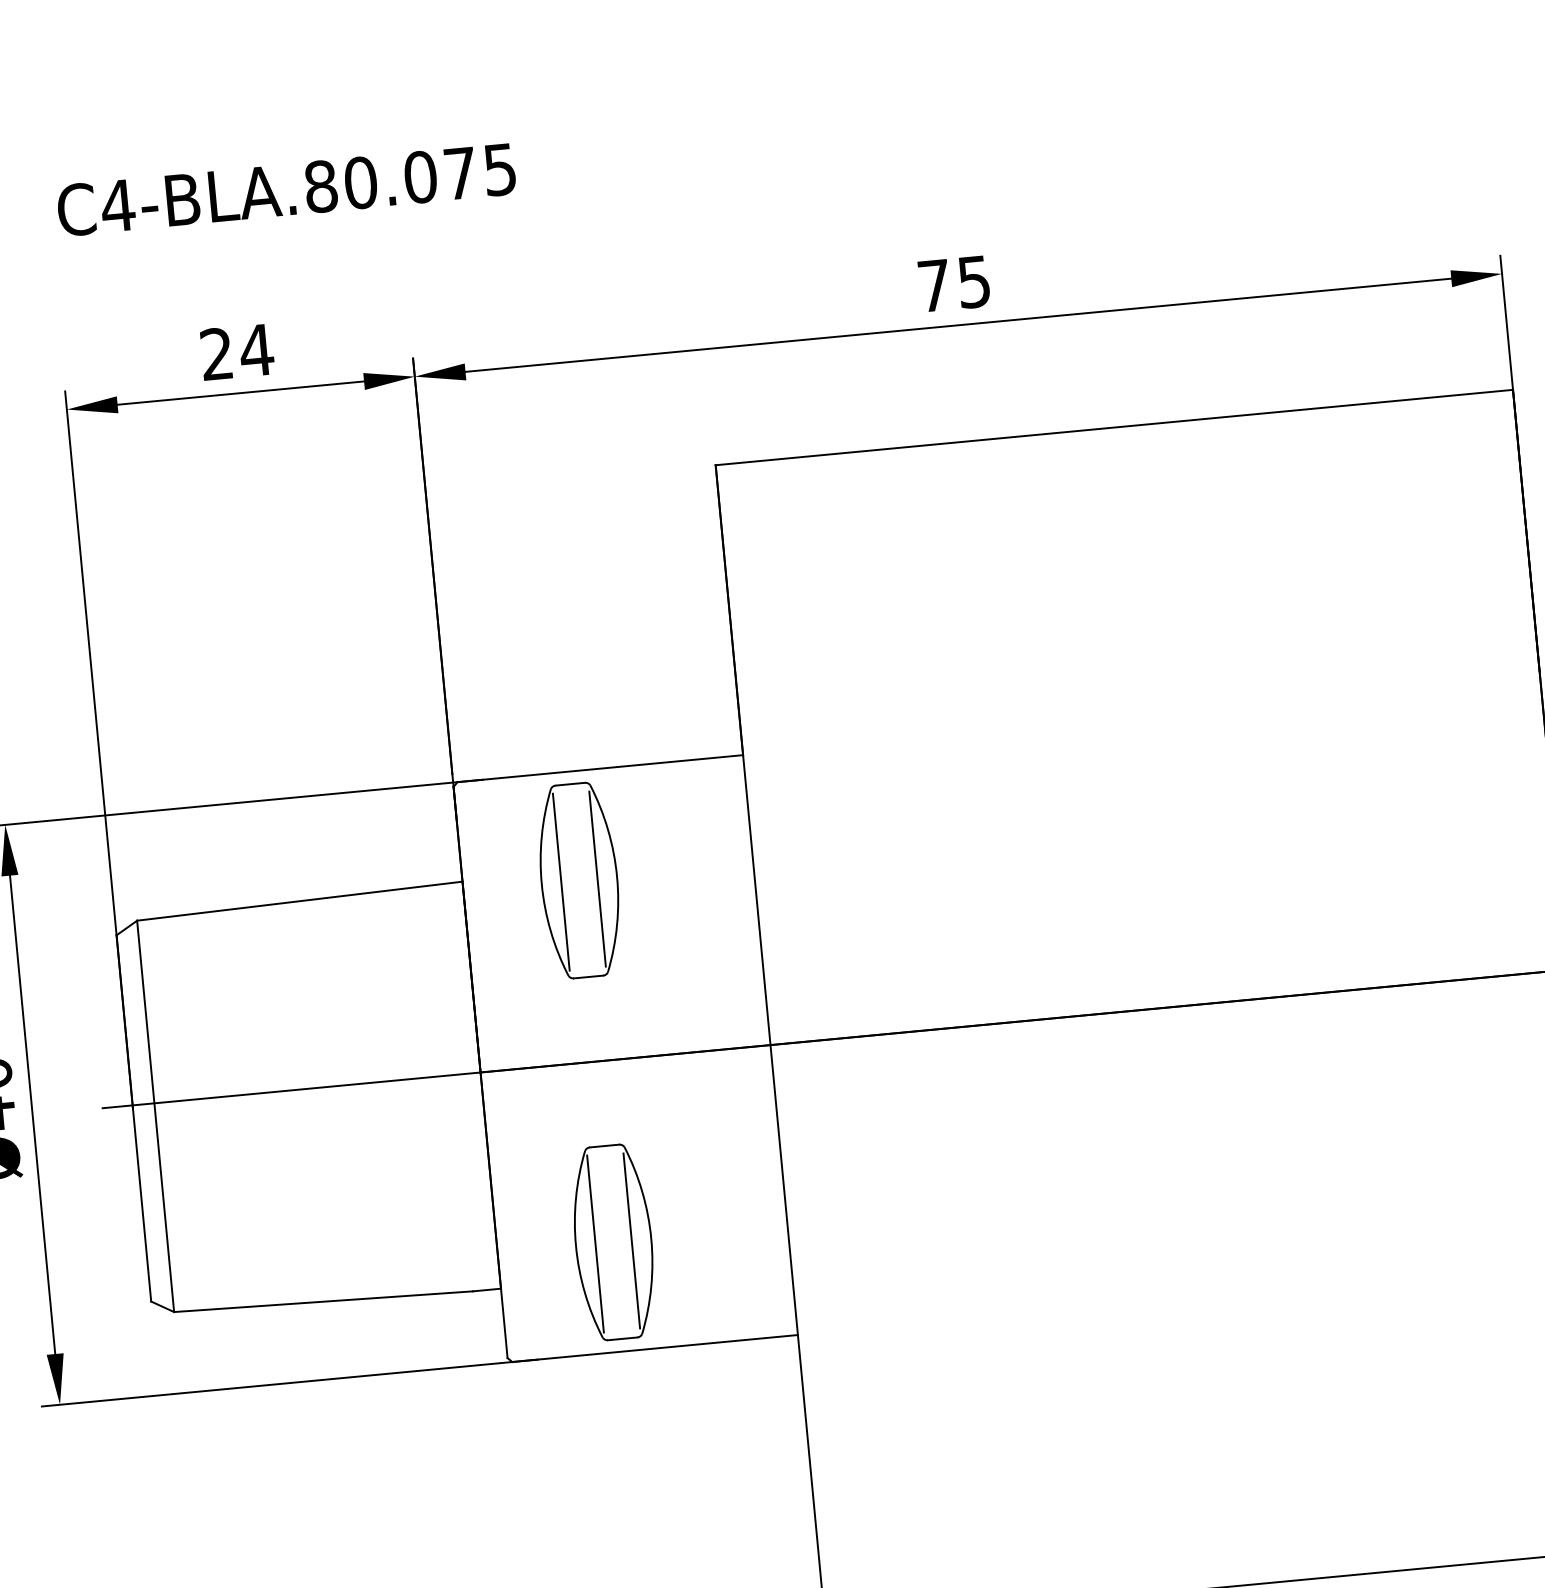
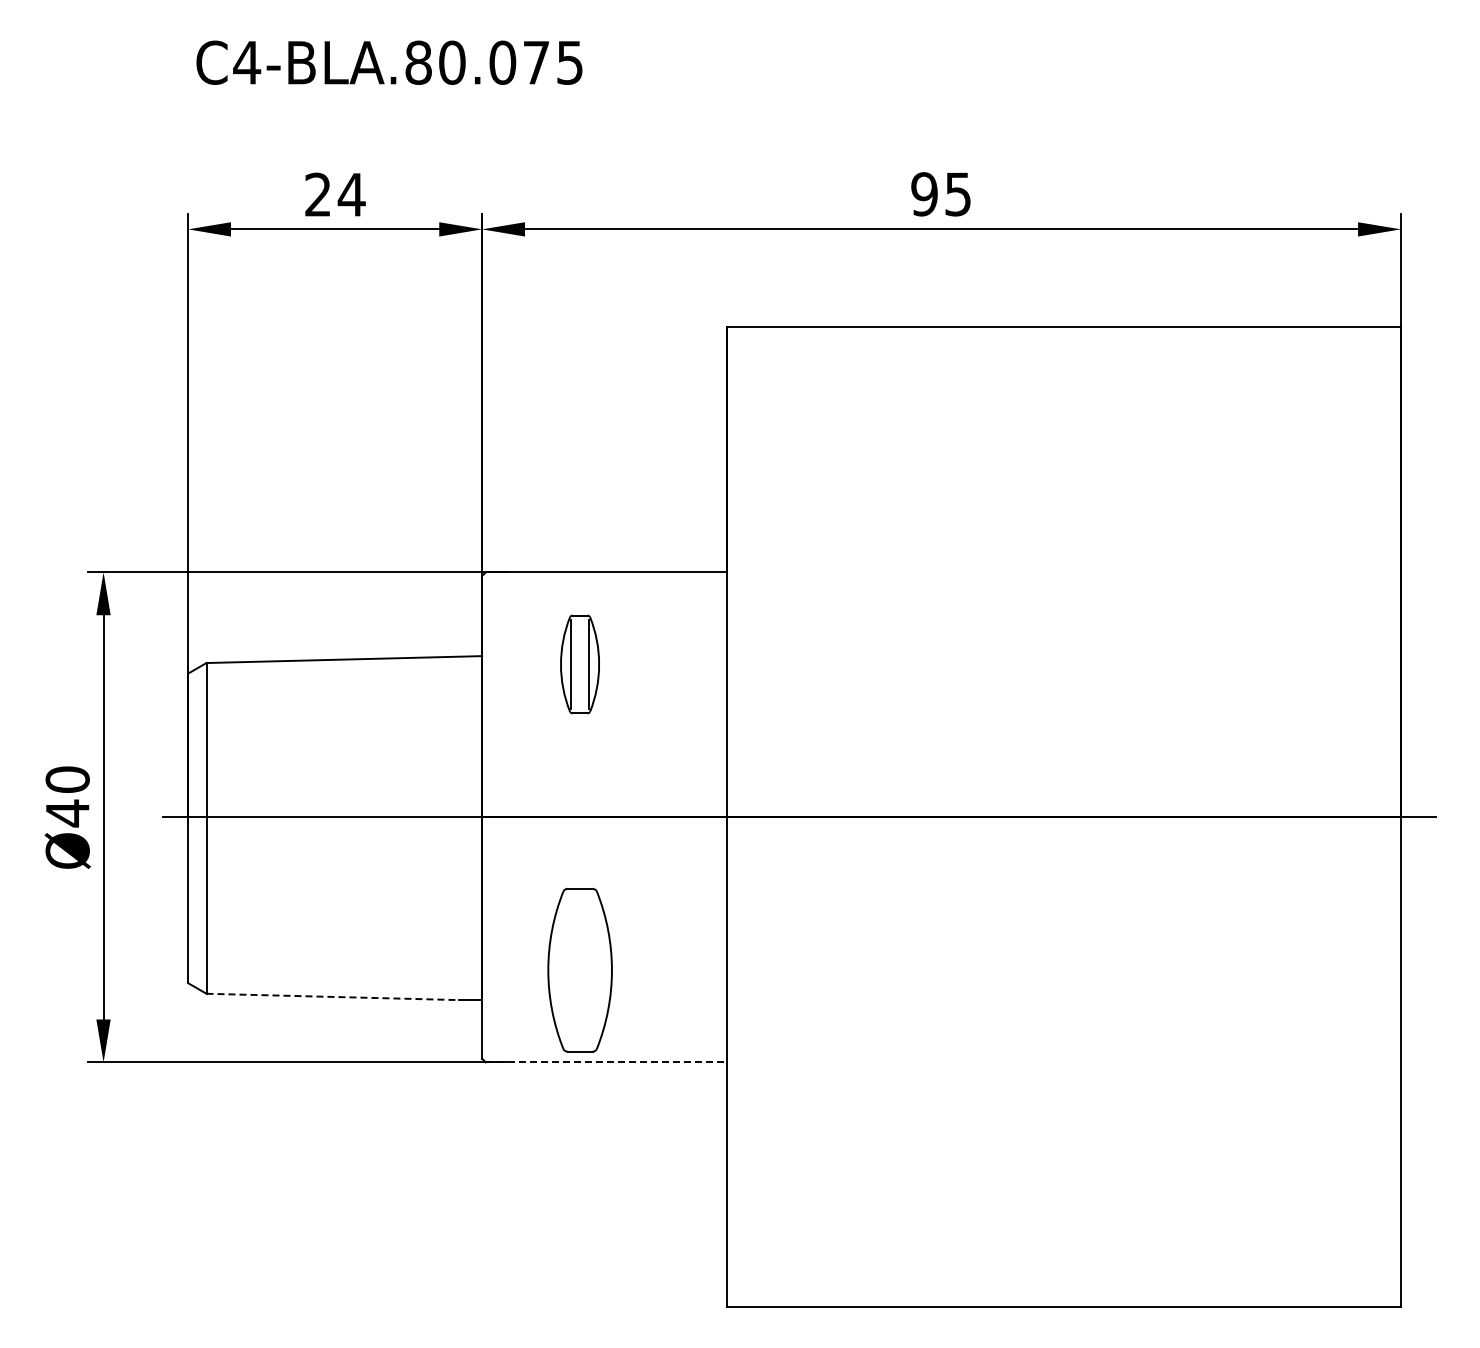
text: (934, 285) -> (924, 194), 75 -> 95
part: (578, 880) -> (579, 664), size x0.6
line: (631, 1241) -> (595, 970), removed
line: (595, 1243) -> (564, 969), removed
line: (324, 1301) -> (333, 996), solid -> dashed
line: (655, 1348) -> (606, 1062), solid -> dashed

